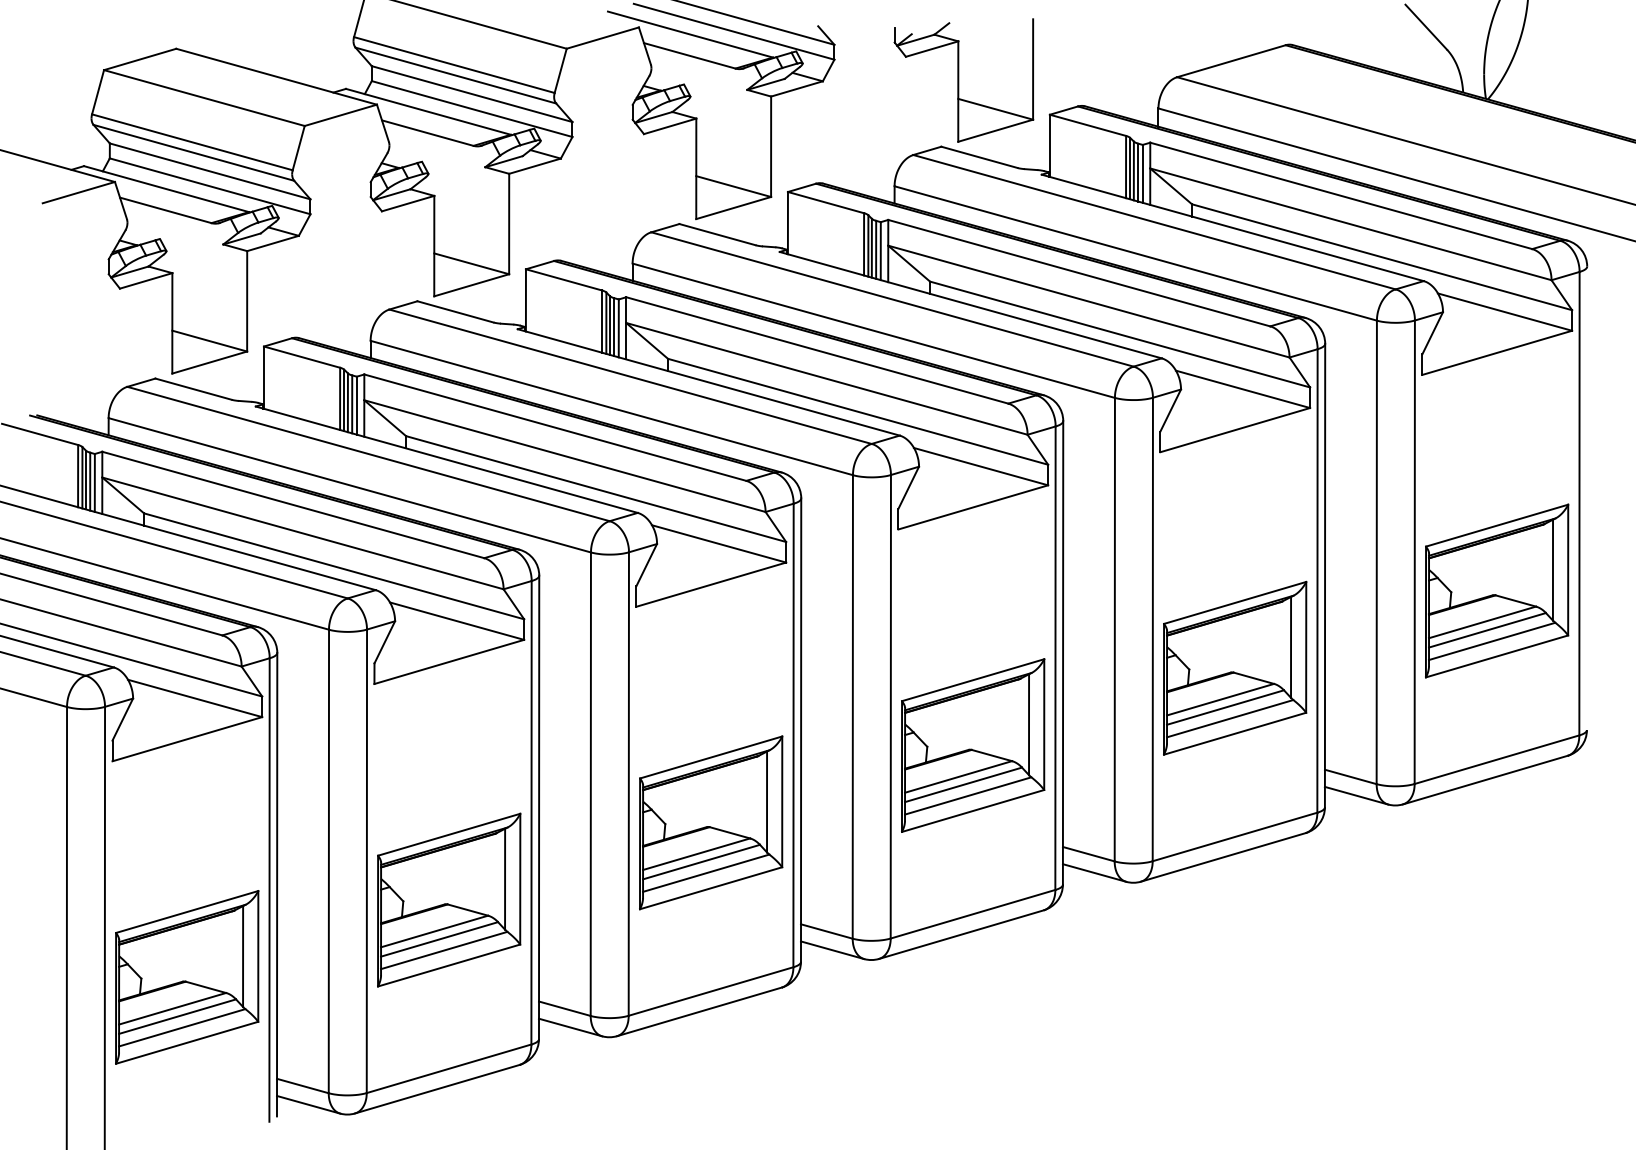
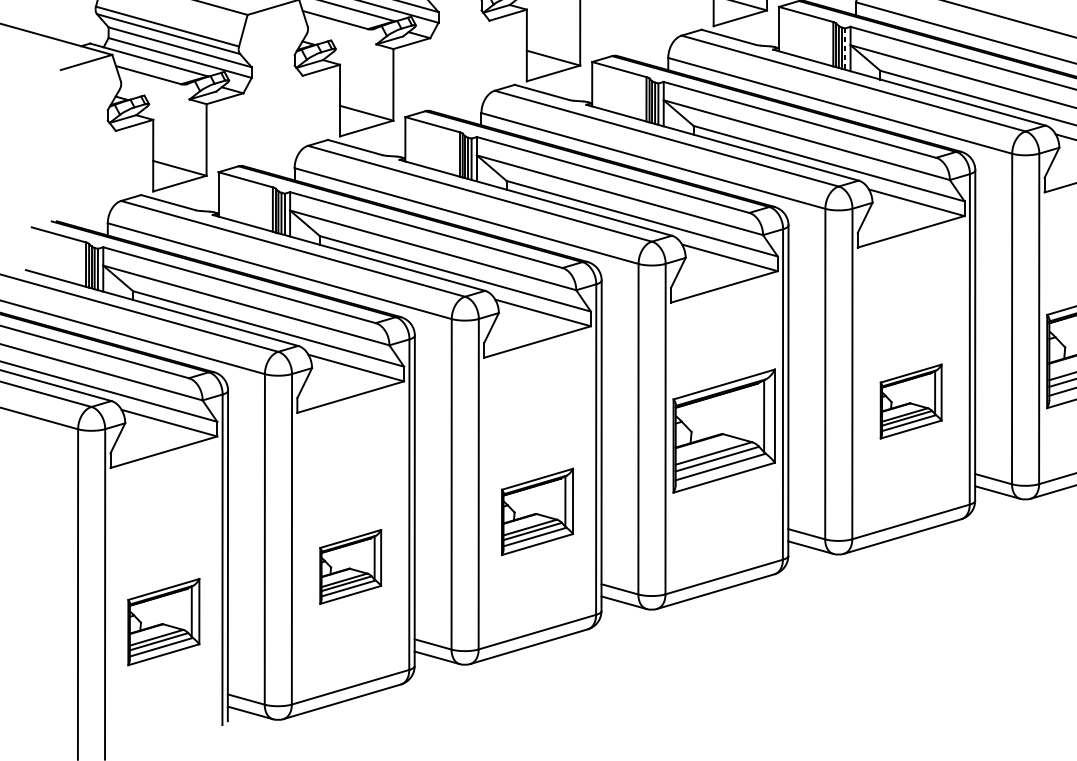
line: (1142, 173) -> (845, 48), solid -> dashed
part: (1235, 667) -> (911, 401), size x0.6
part: (973, 745) -> (724, 431), moved
part: (711, 822) -> (537, 511), size x0.7
part: (449, 899) -> (350, 566), size x0.6
part: (187, 977) -> (164, 622), size x0.7

